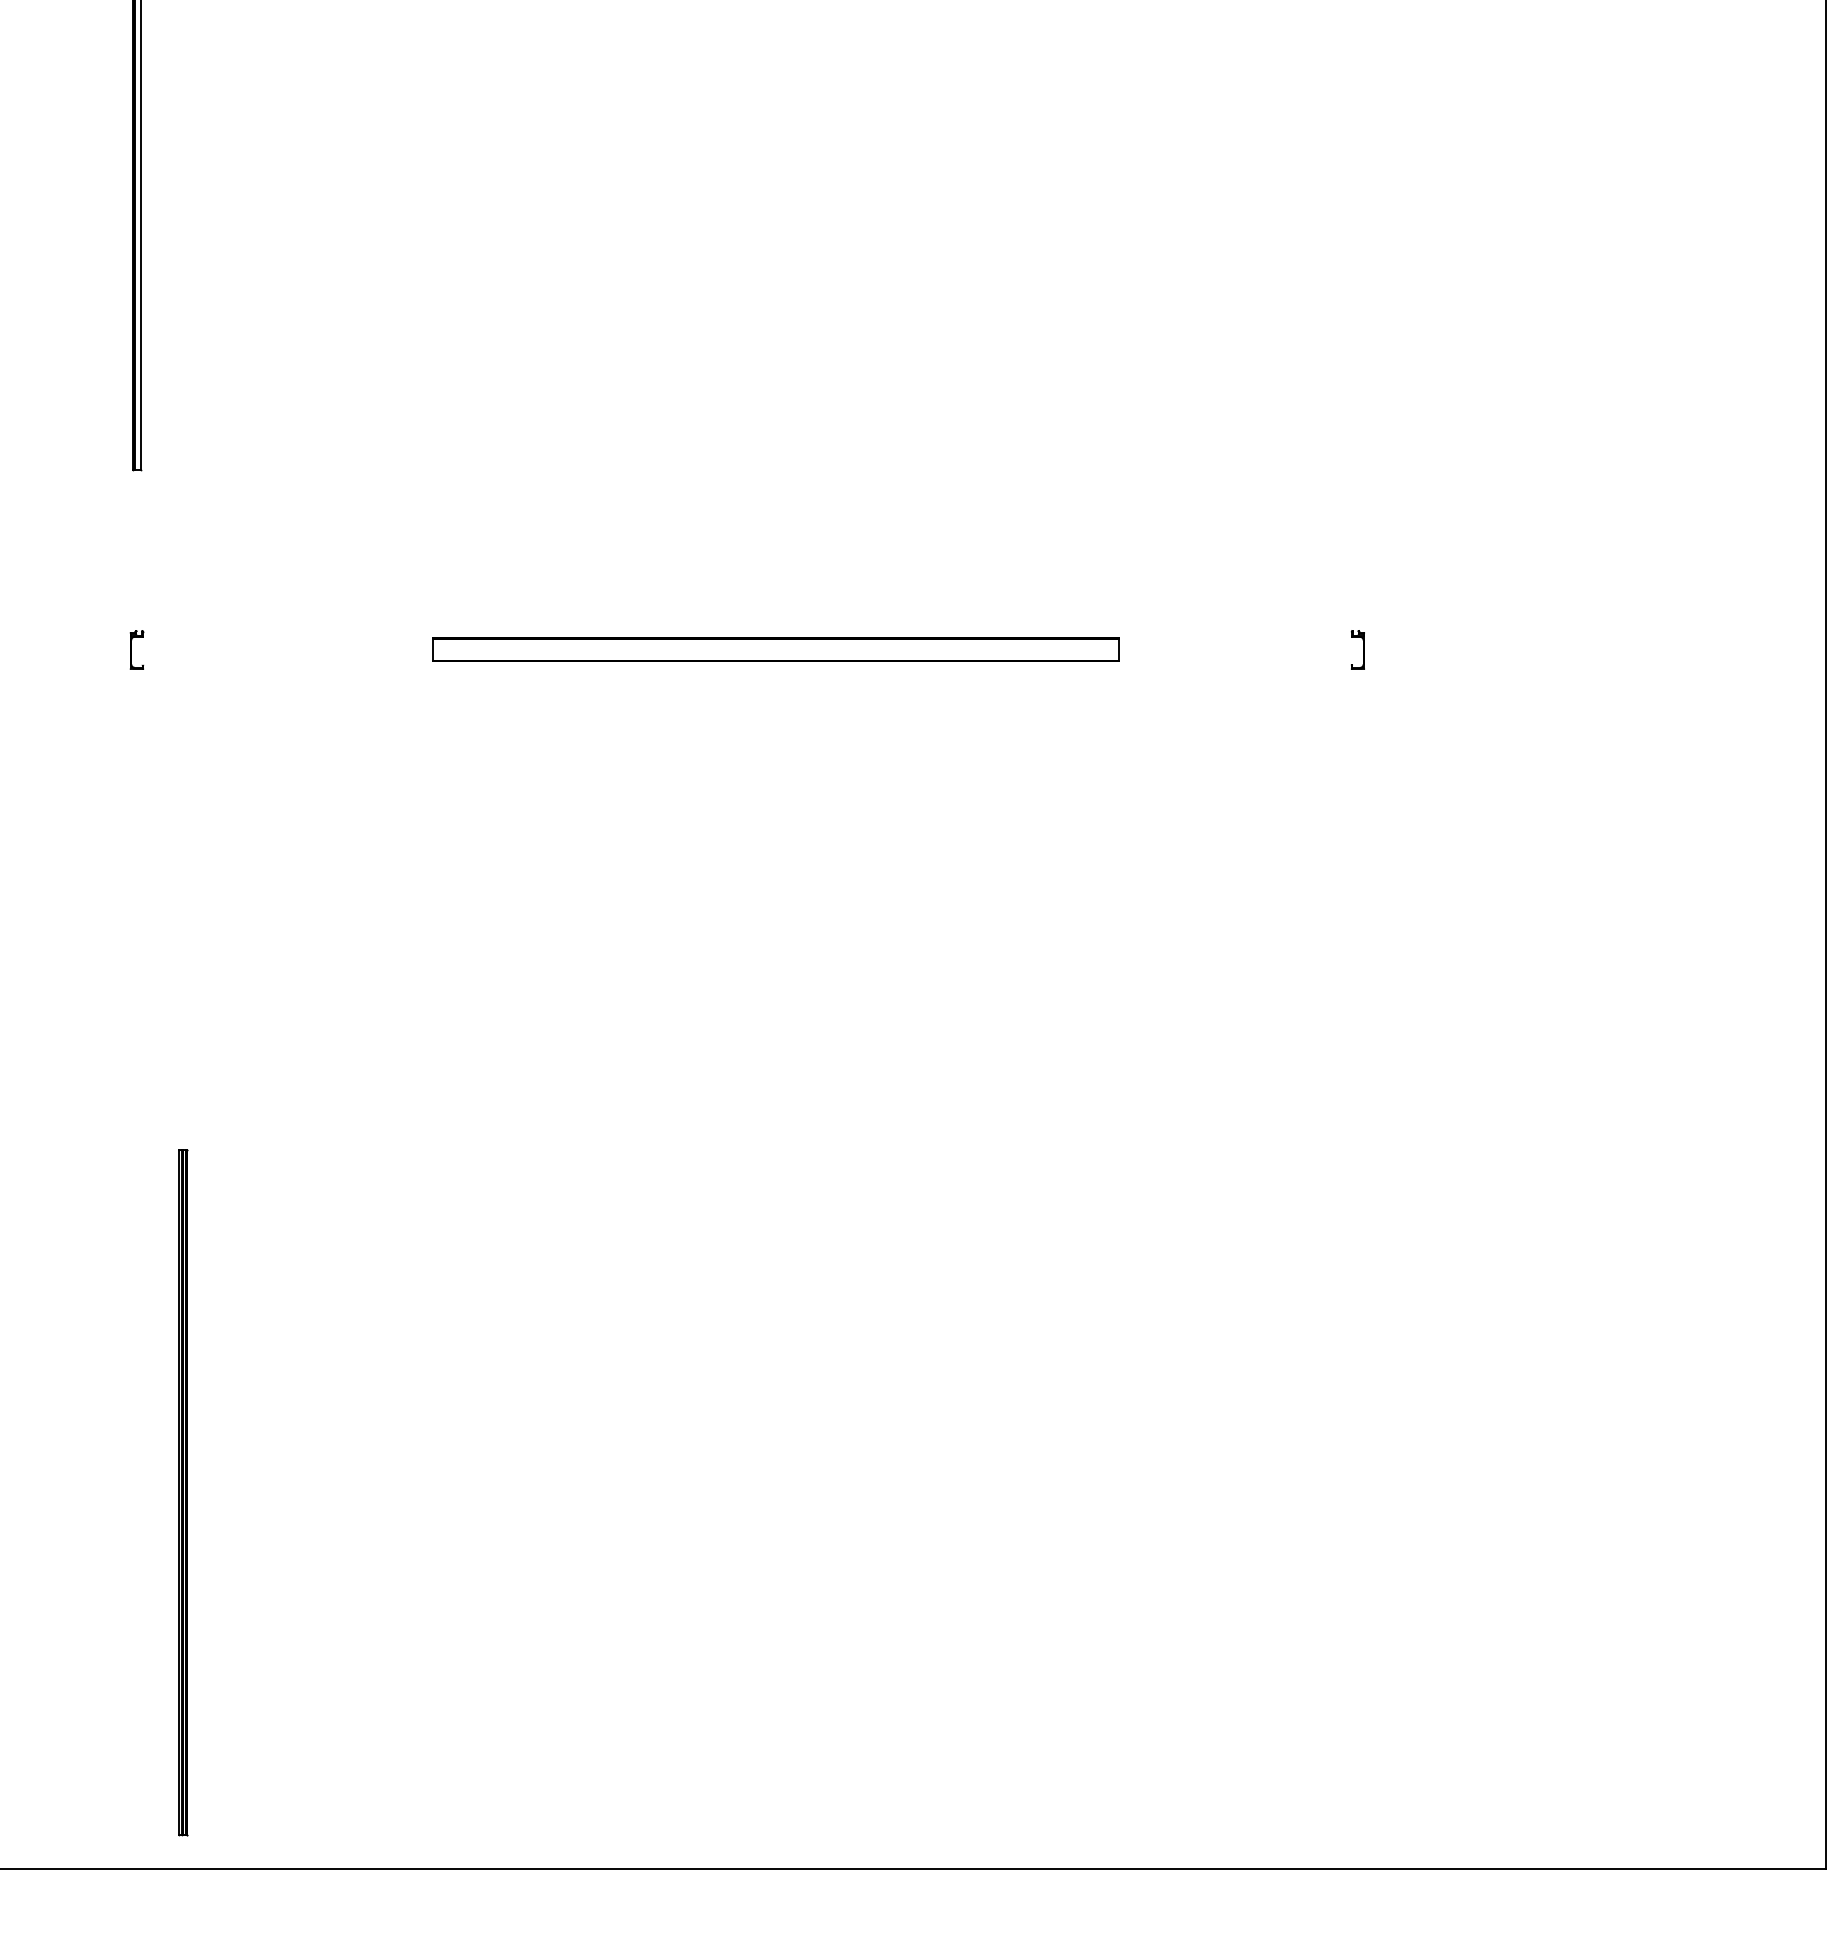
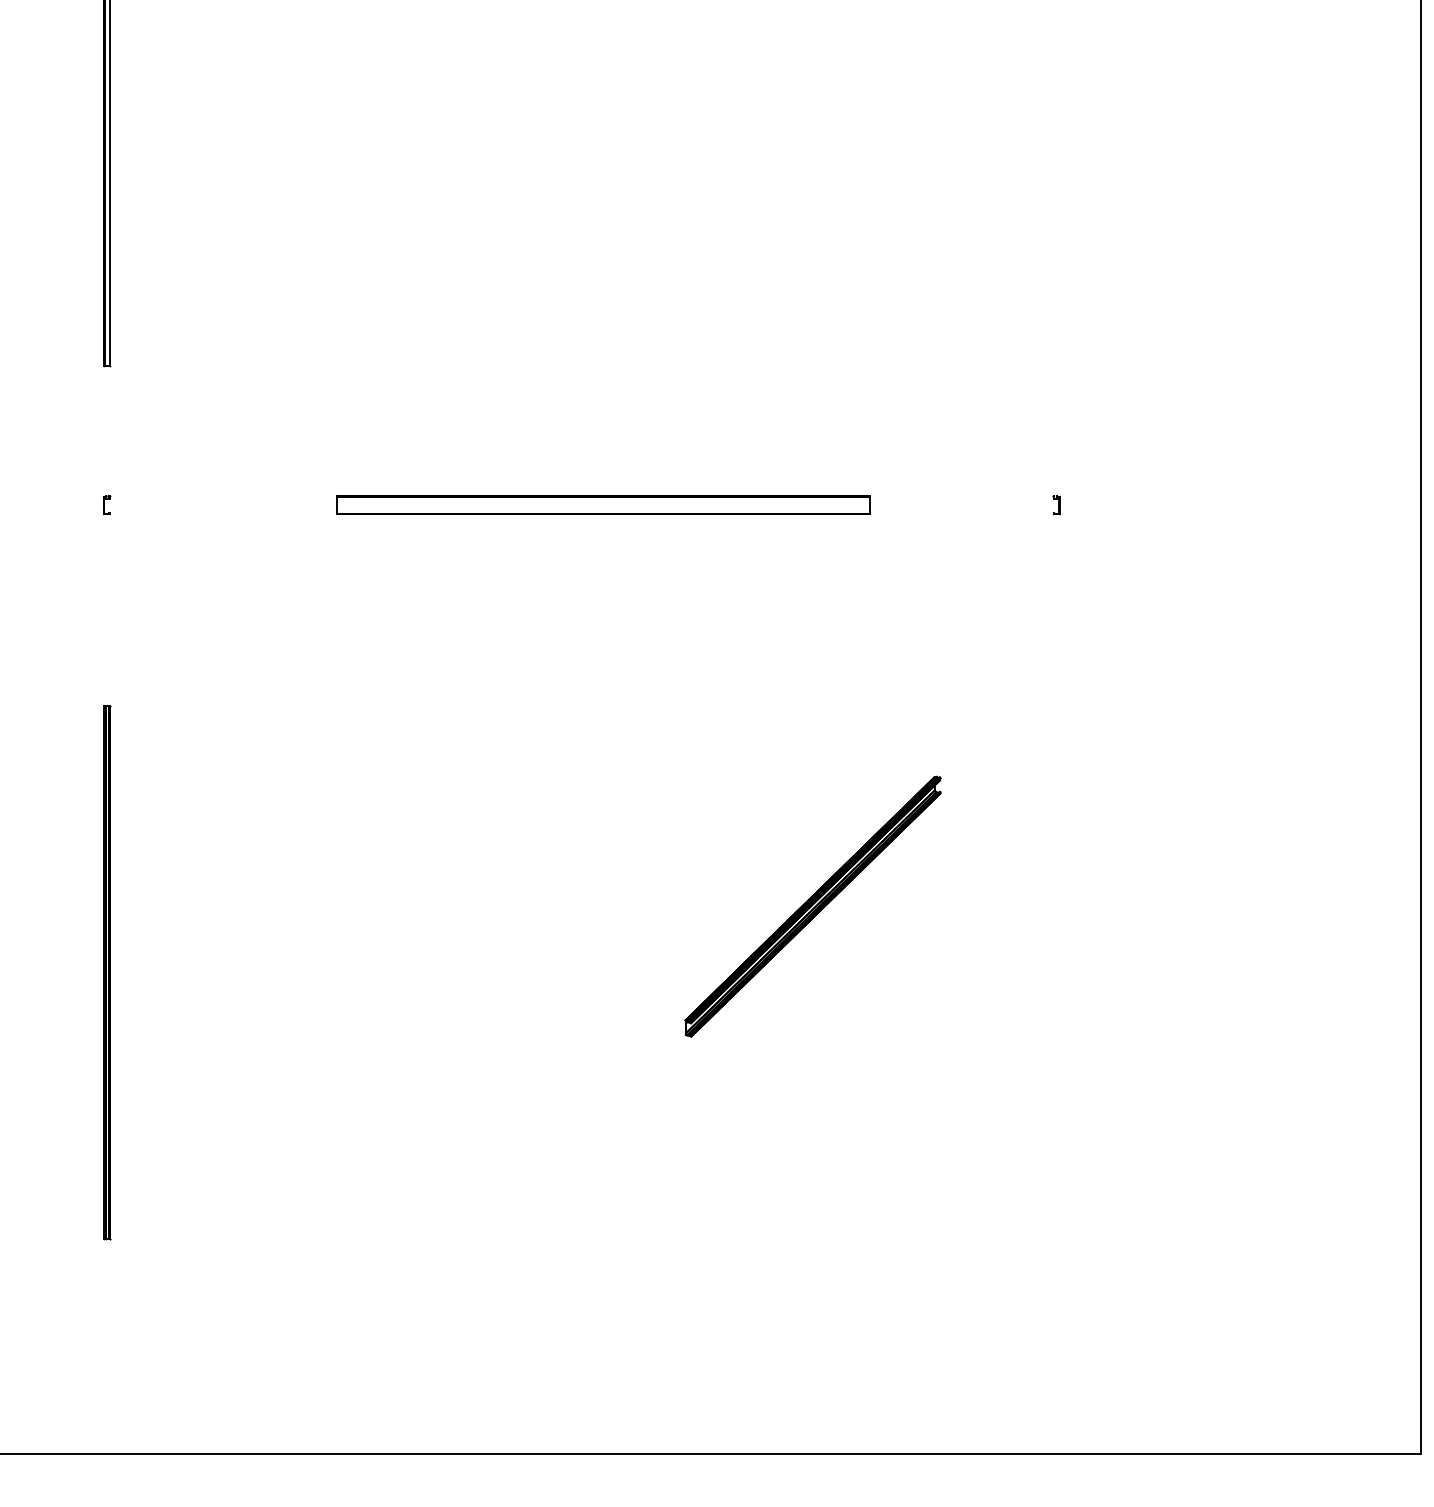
part: (137, 648) -> (106, 504), size x0.62
part: (1357, 648) -> (1056, 504), size x0.62
part: (1044, 1165) -> (812, 906), added
part: (183, 1492) -> (106, 972), moved

